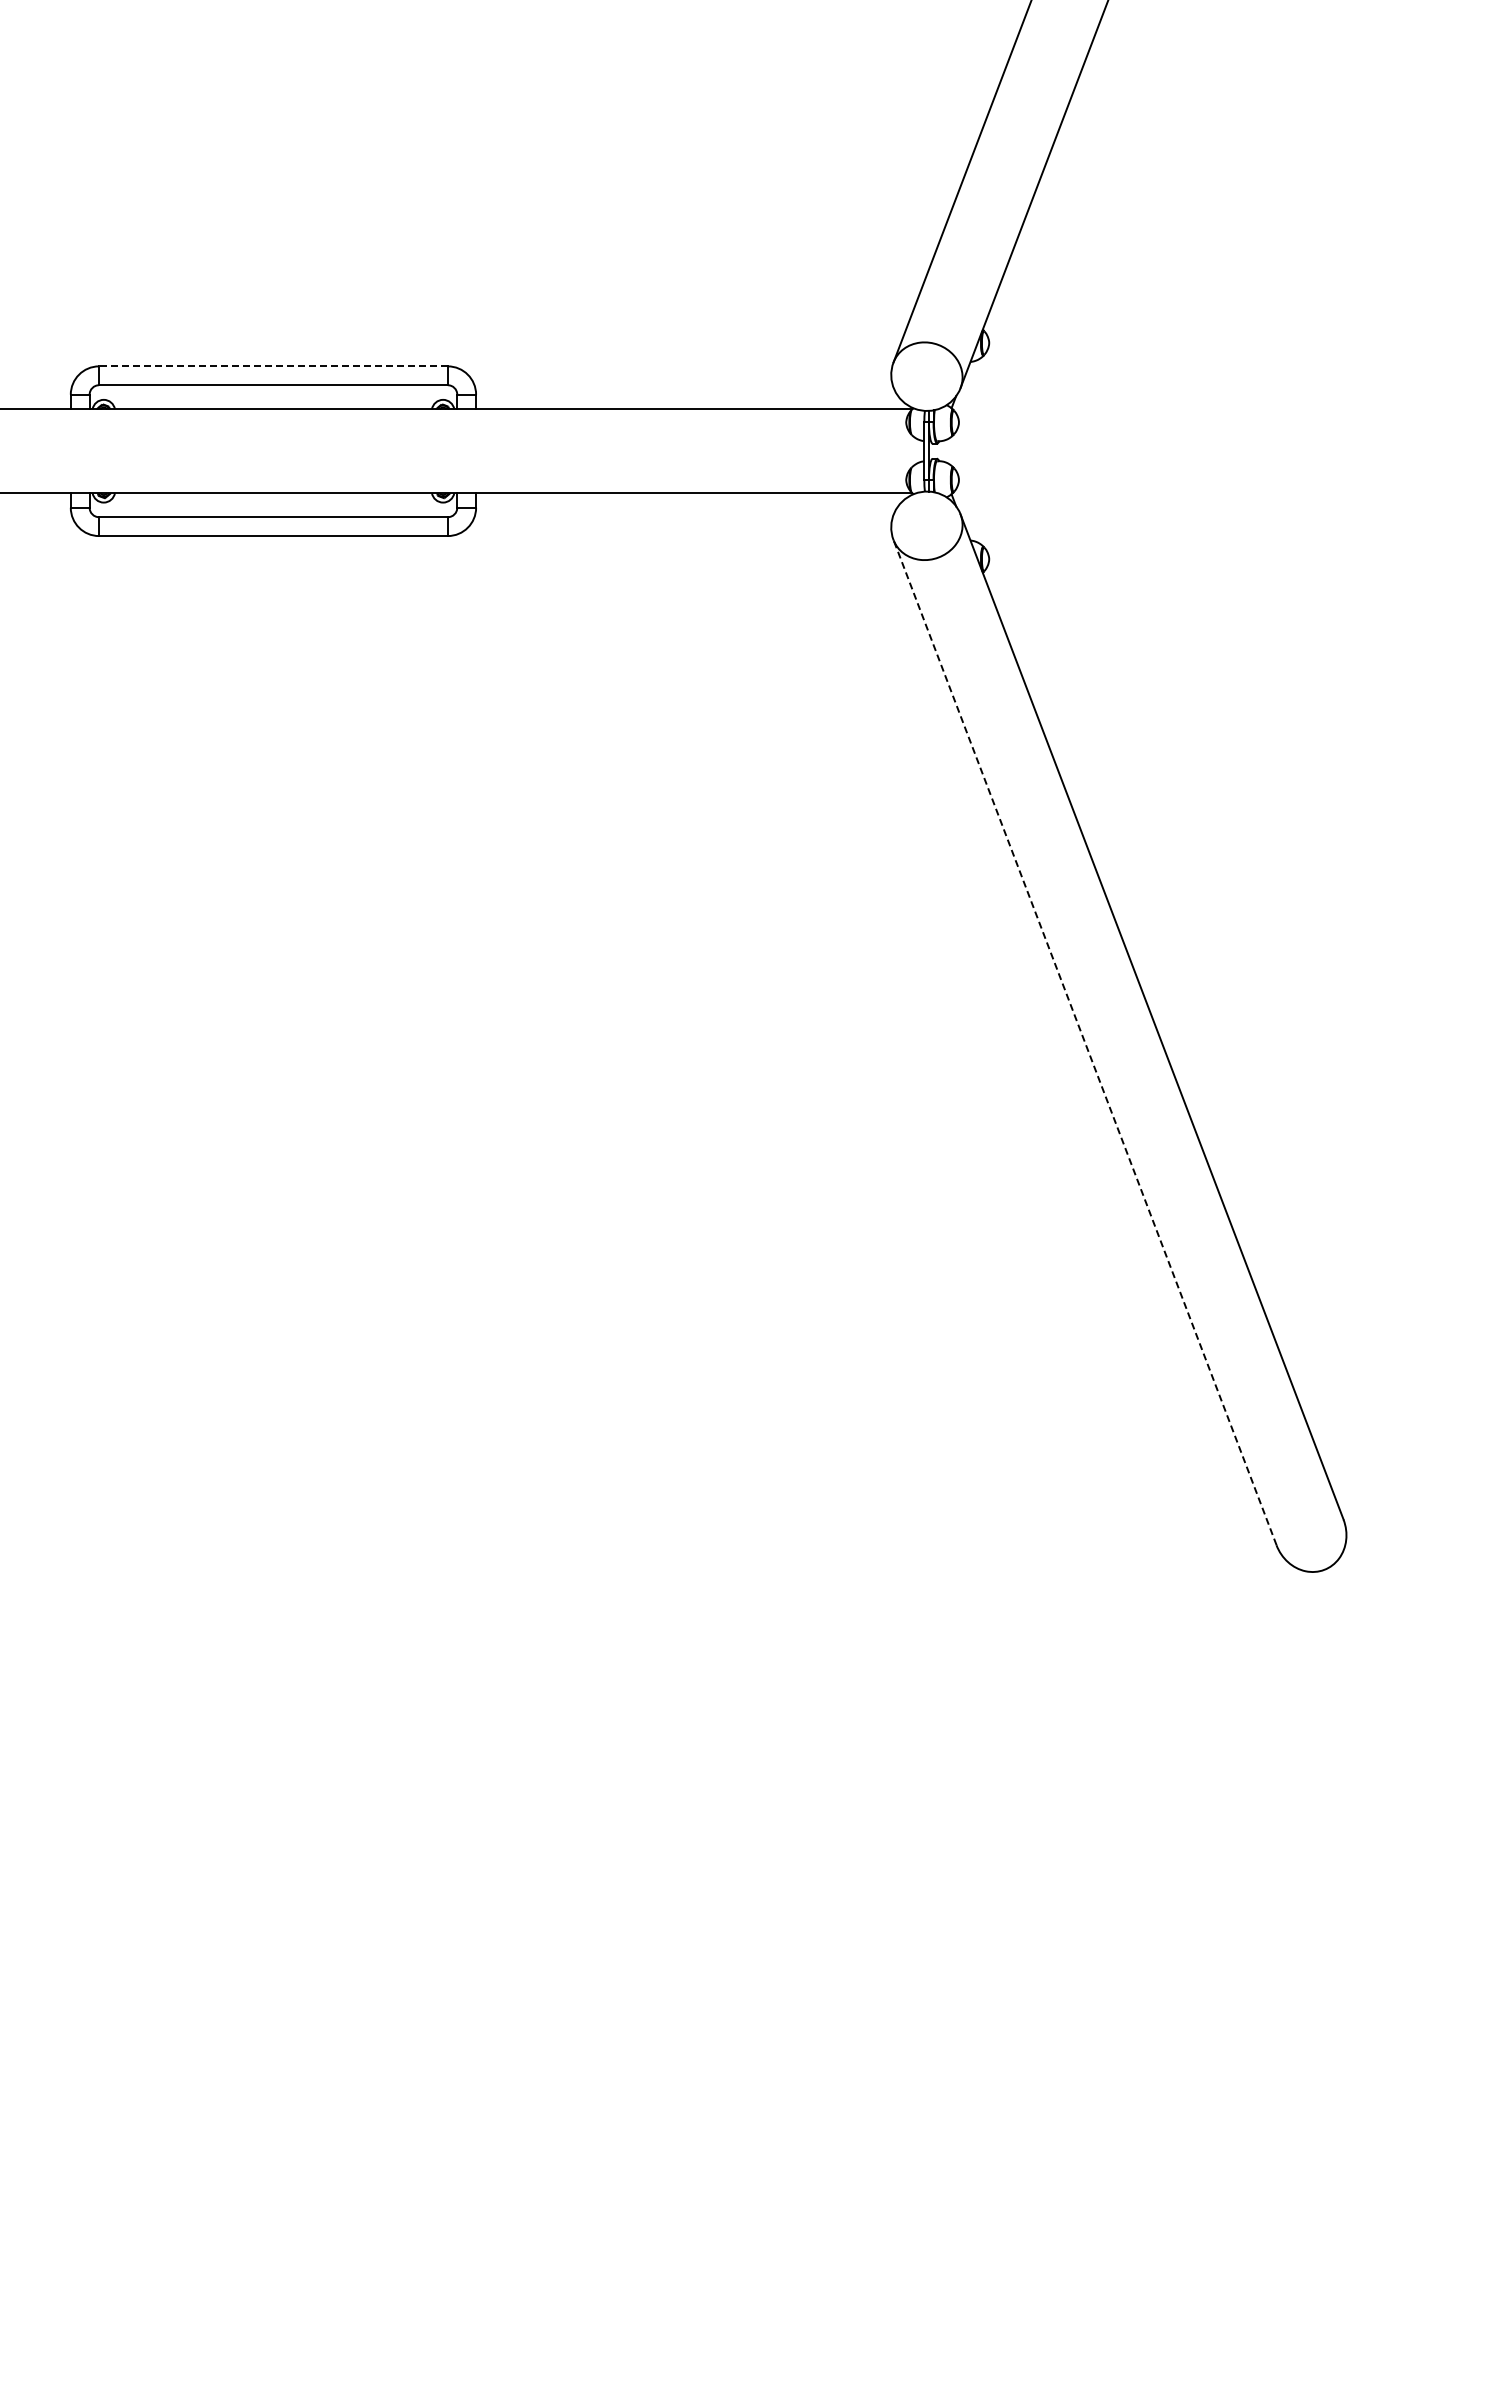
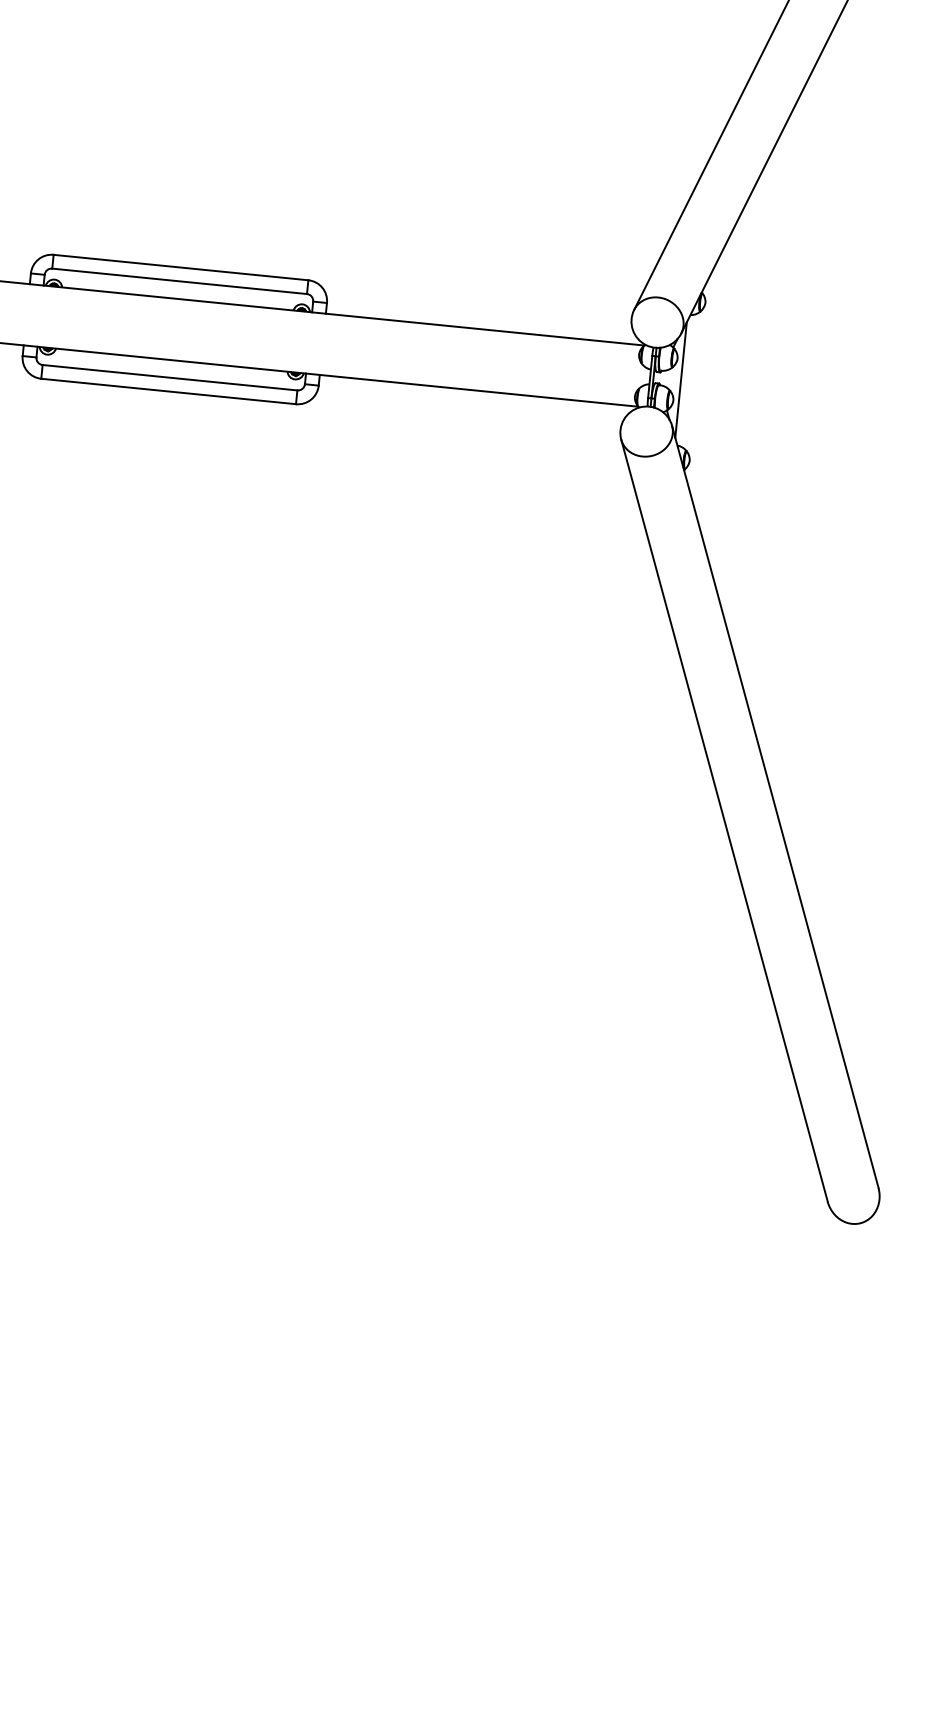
line: (272, 366) -> (180, 267), dashed -> solid
line: (966, 451) -> (680, 380), added
line: (1085, 1042) -> (724, 820), dashed -> solid

